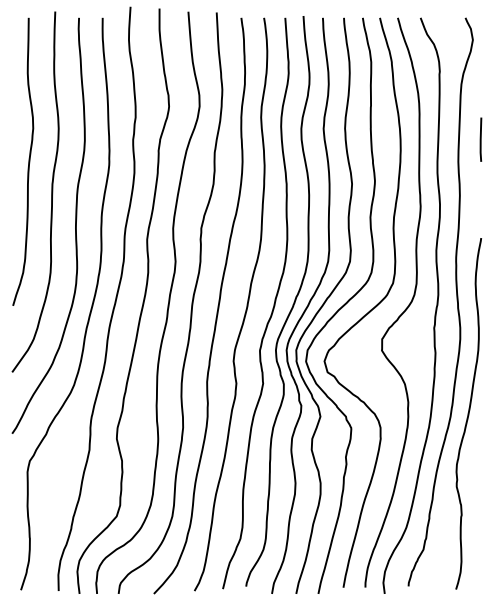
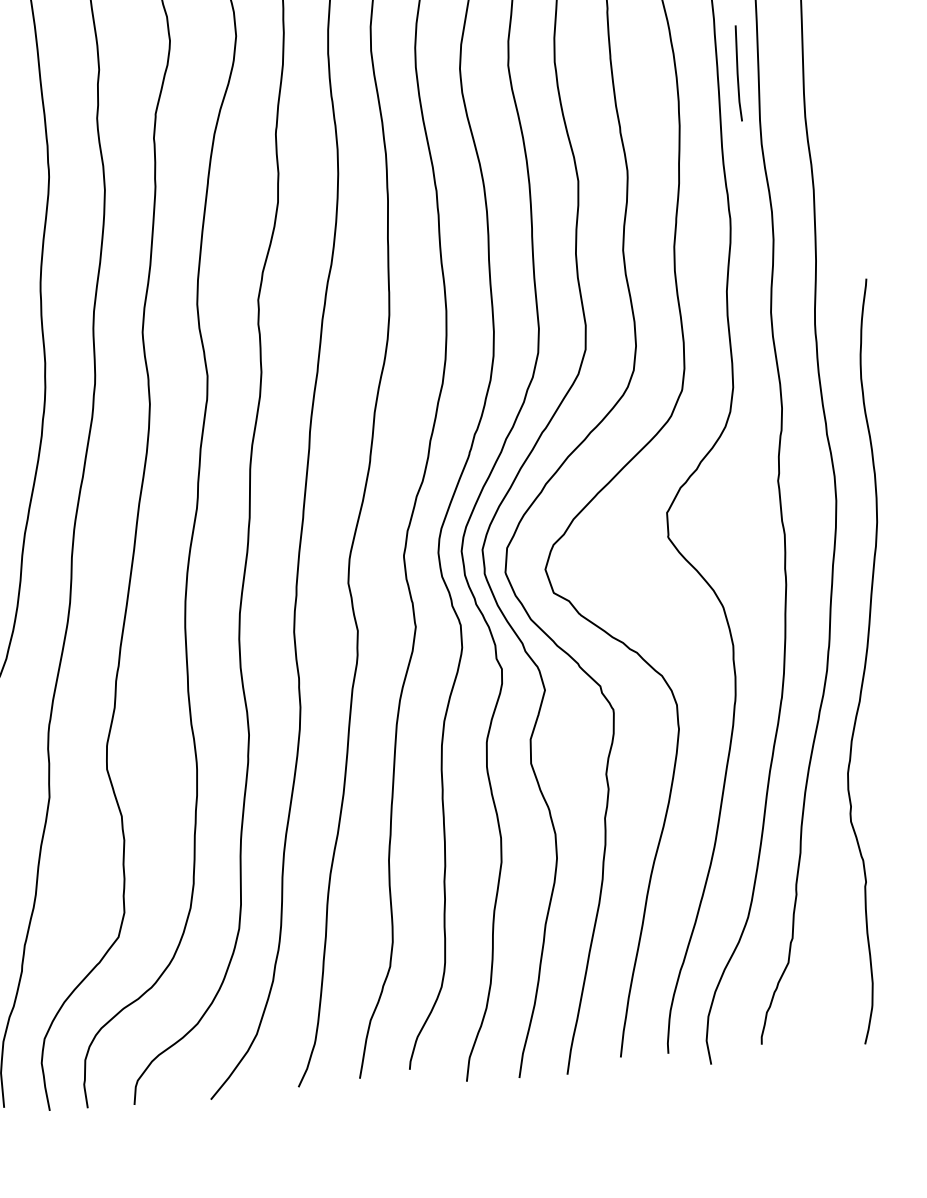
line: (480, 139) -> (737, 73), moved

